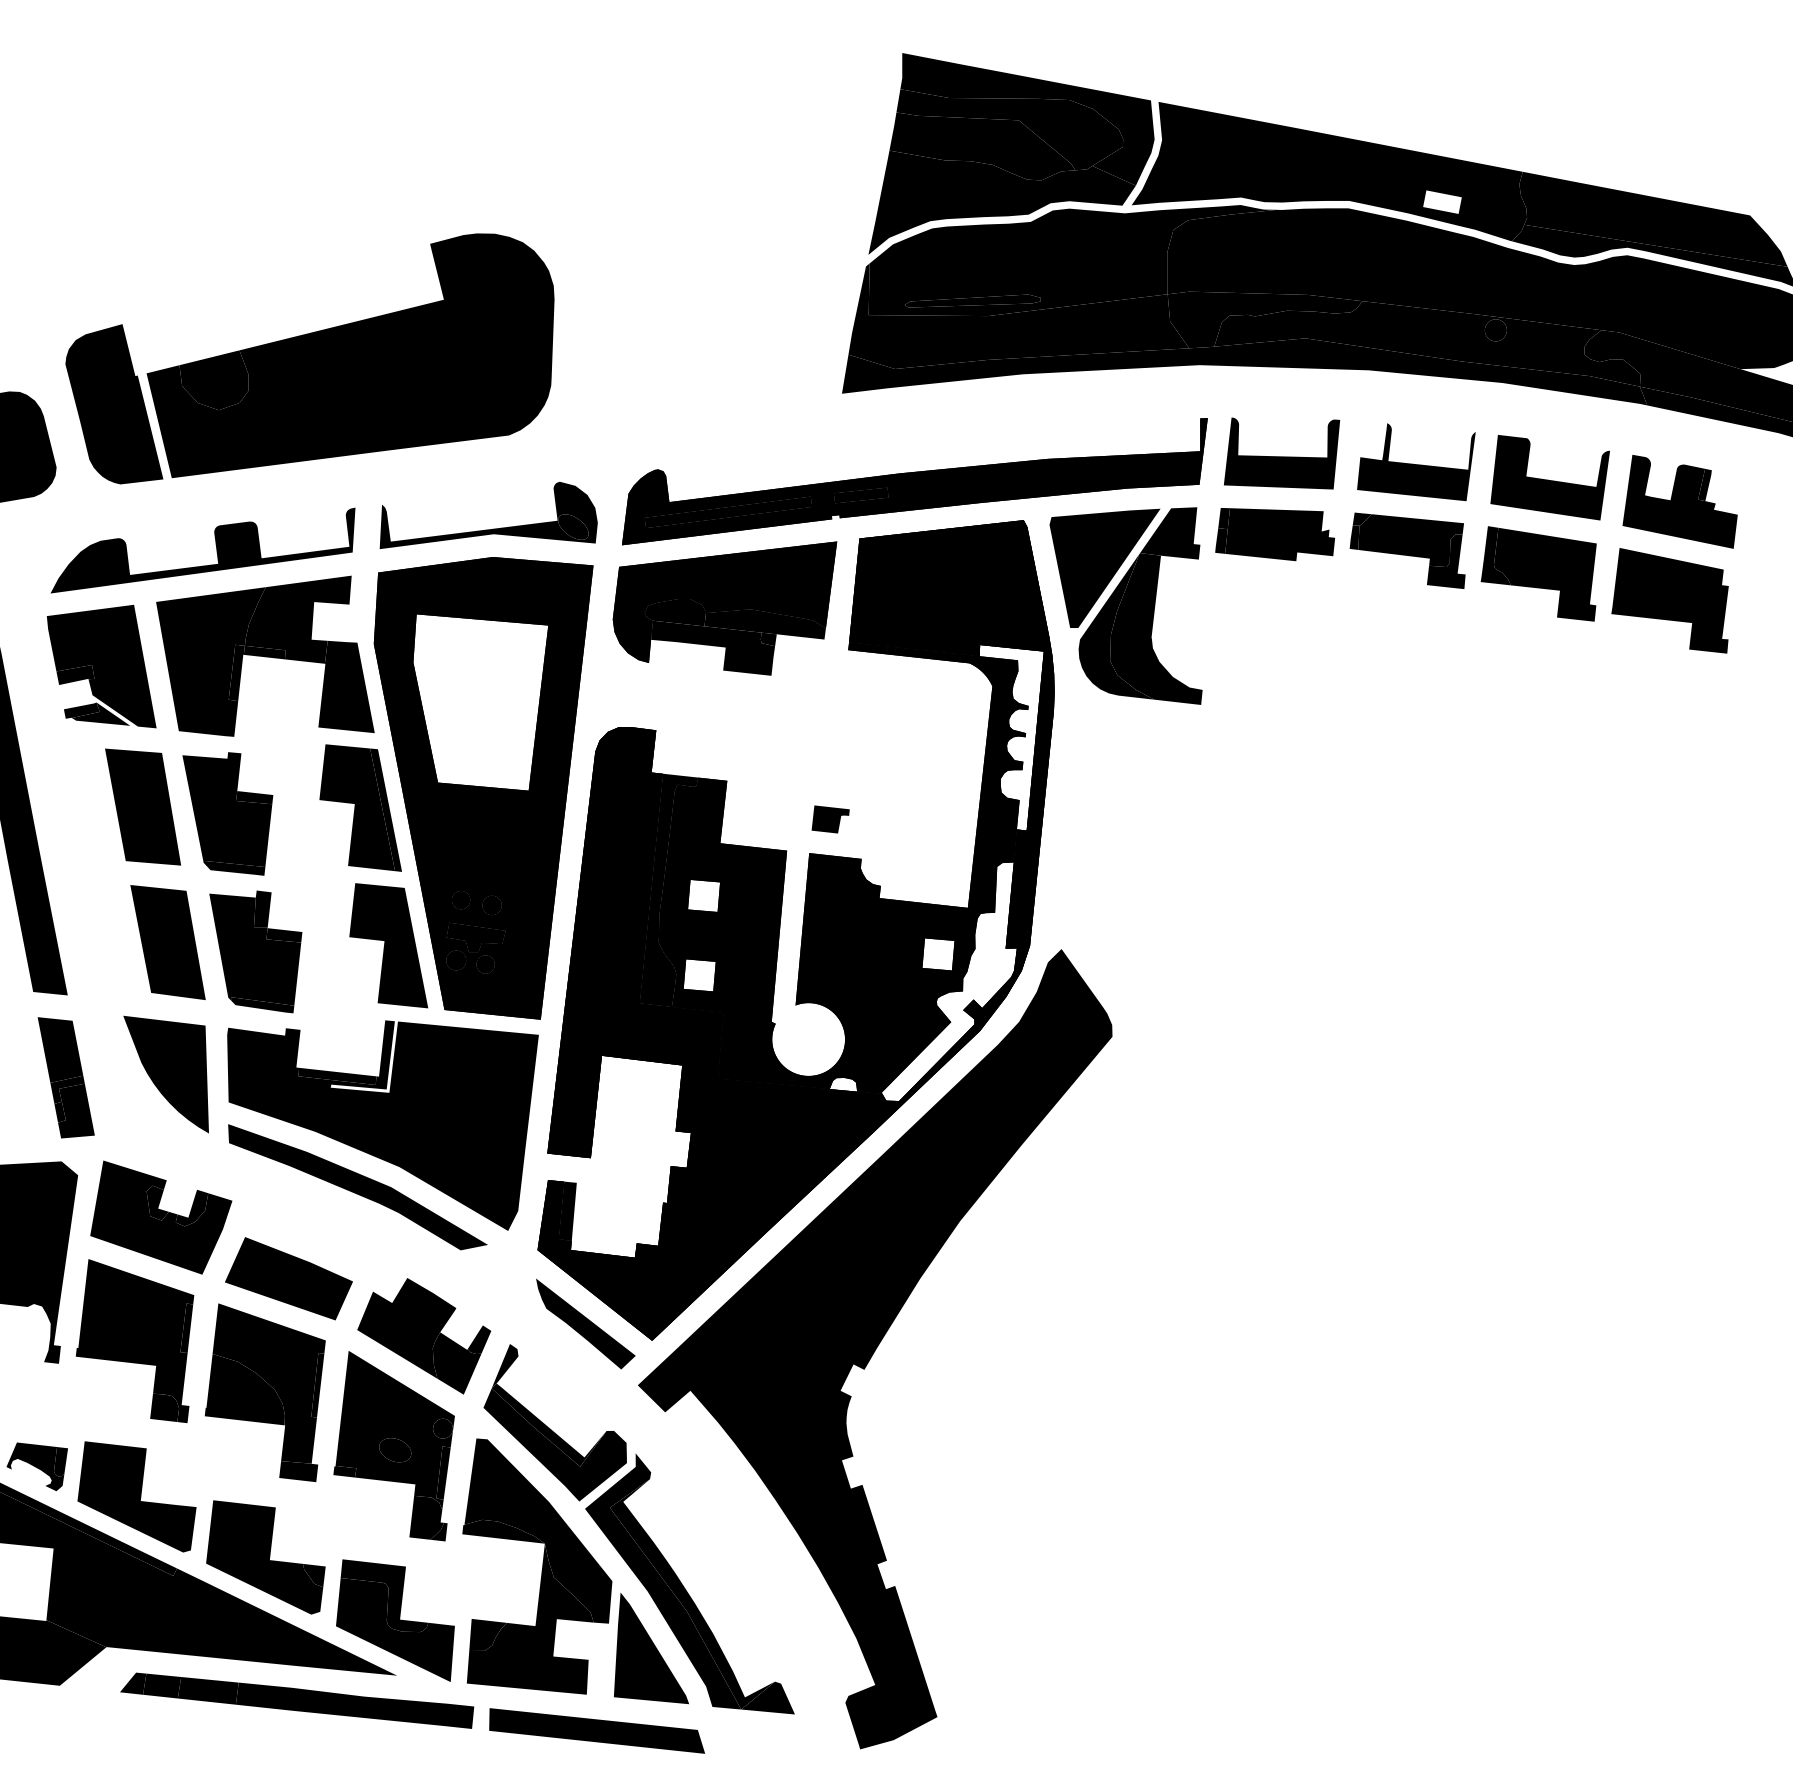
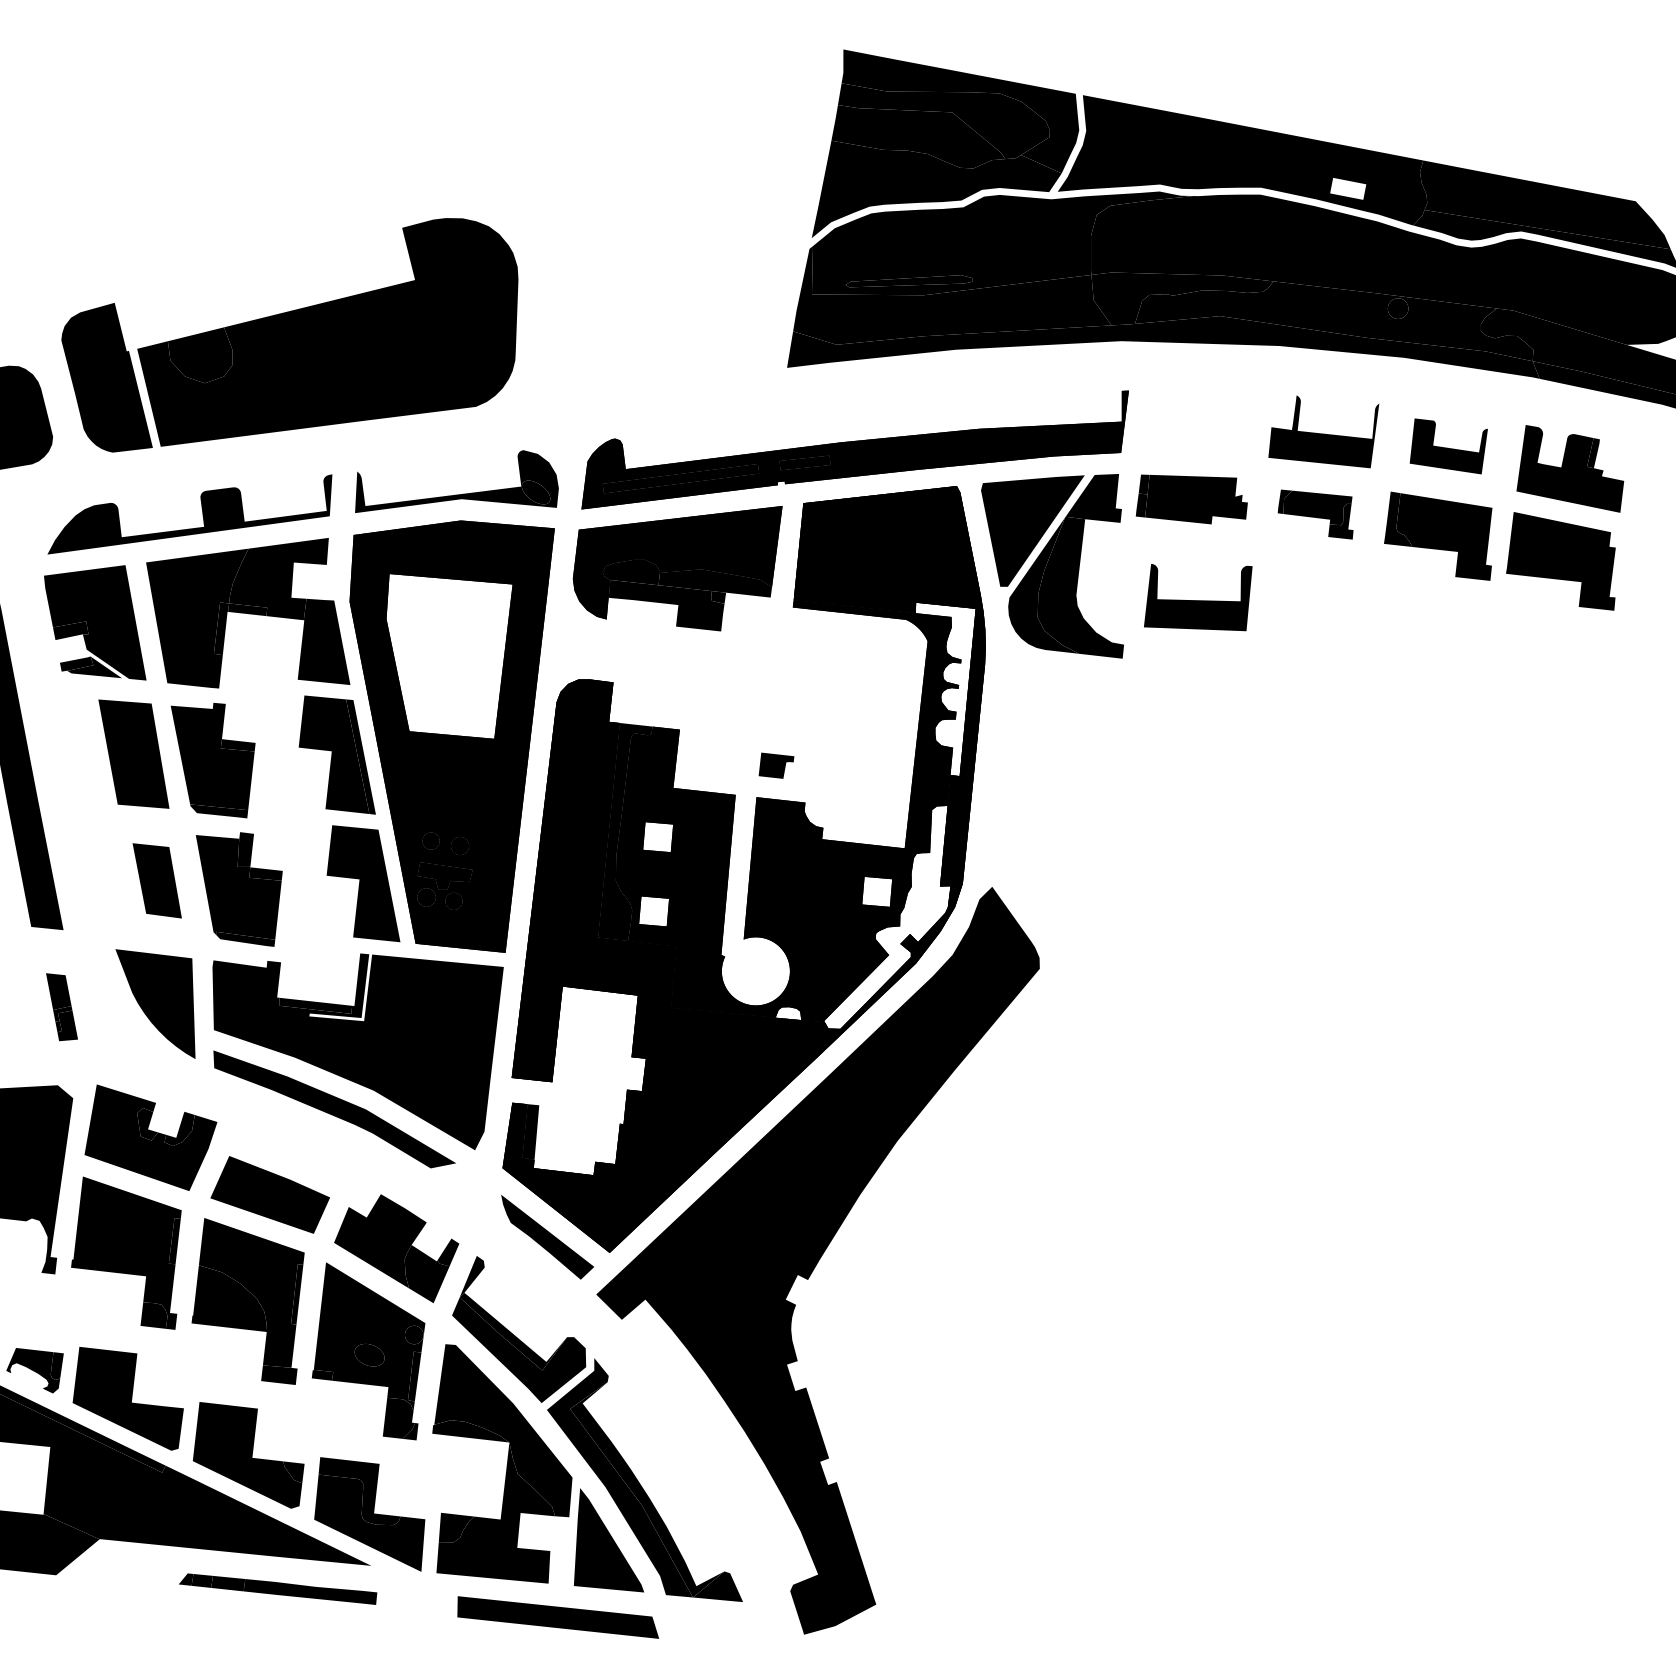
part: (1282, 453) -> (1198, 597), moved
part: (1549, 477) -> (1448, 446), size x0.7
part: (1407, 550) -> (1315, 514), size x0.7
part: (167, 942) -> (156, 880), size x0.7
part: (65, 1077) -> (61, 1006), size x0.6
part: (297, 1700) -> (278, 1589), size x0.6

